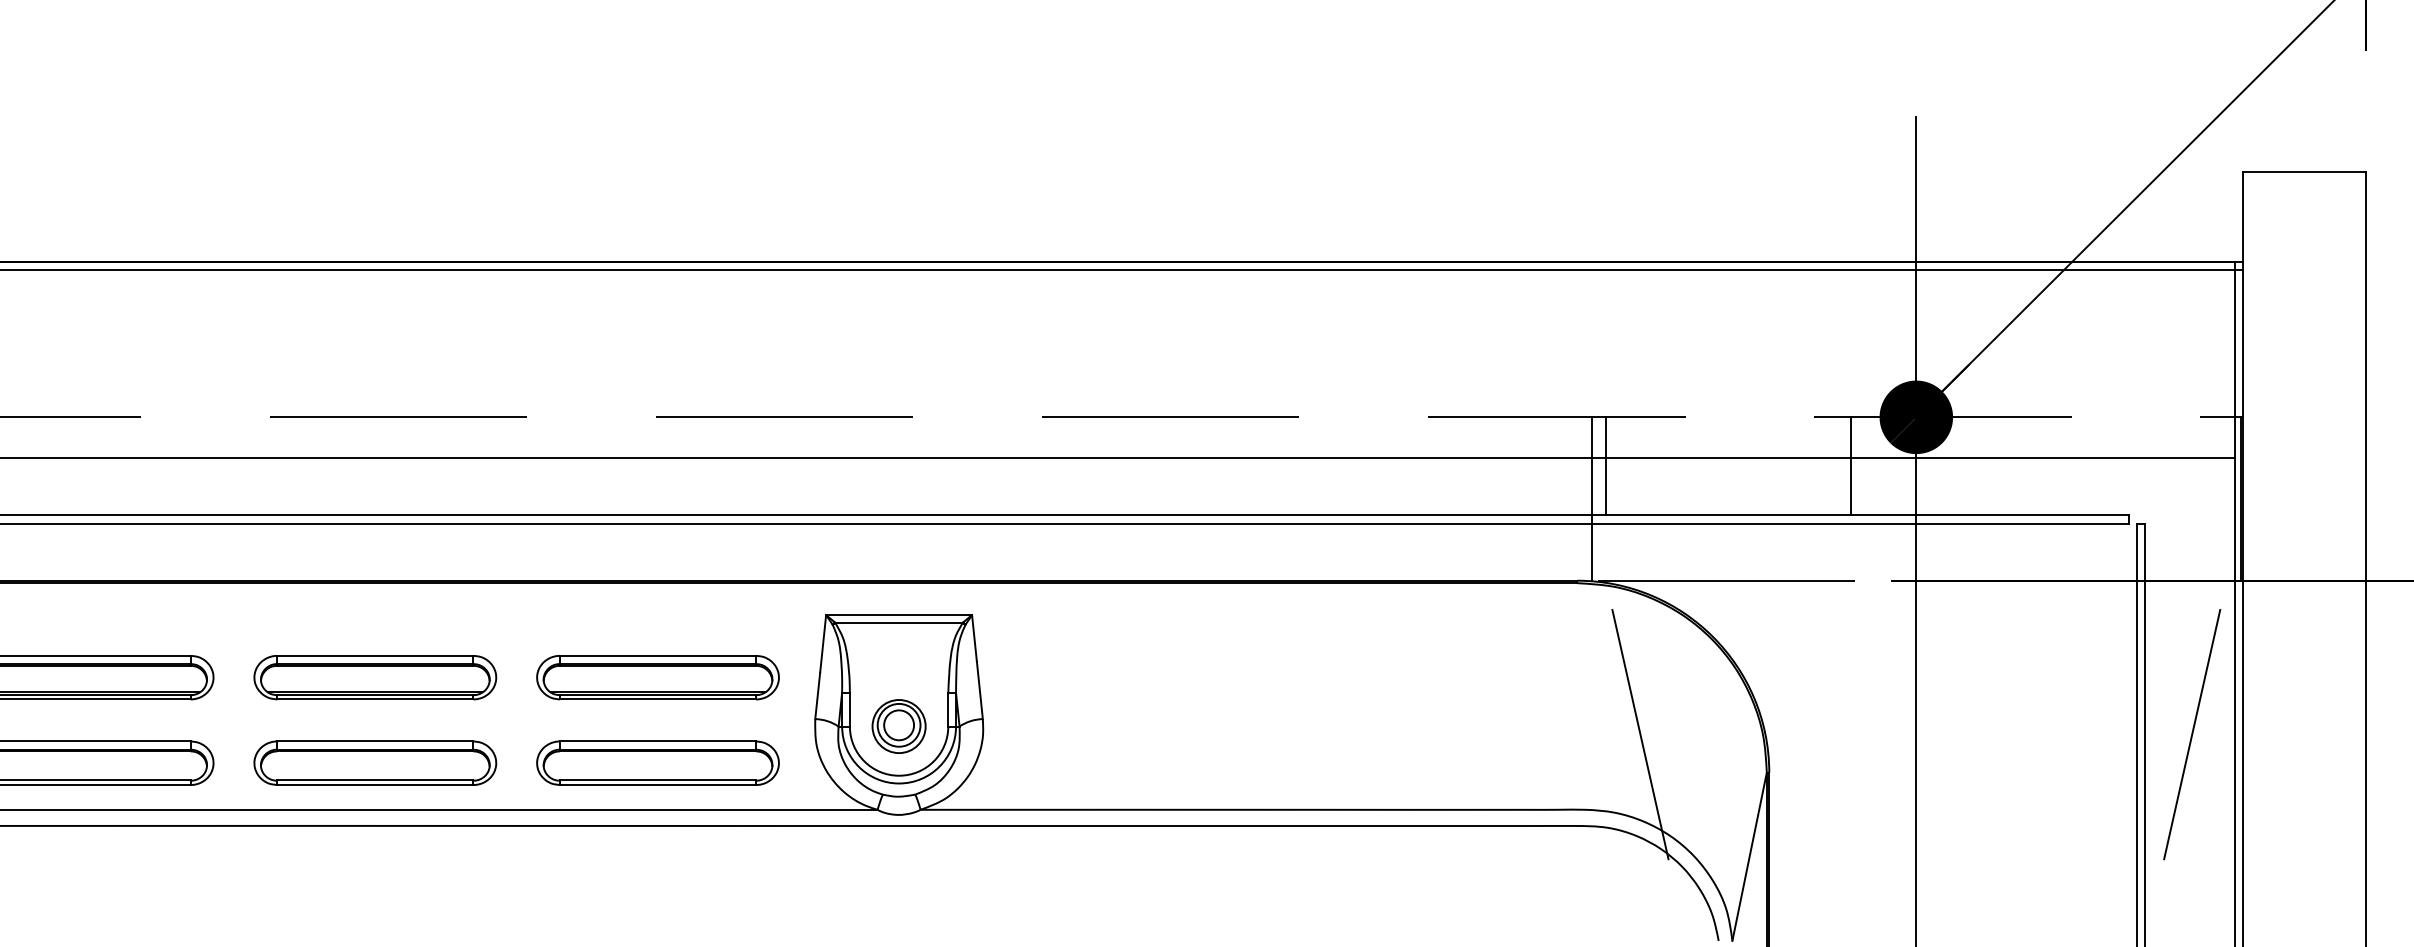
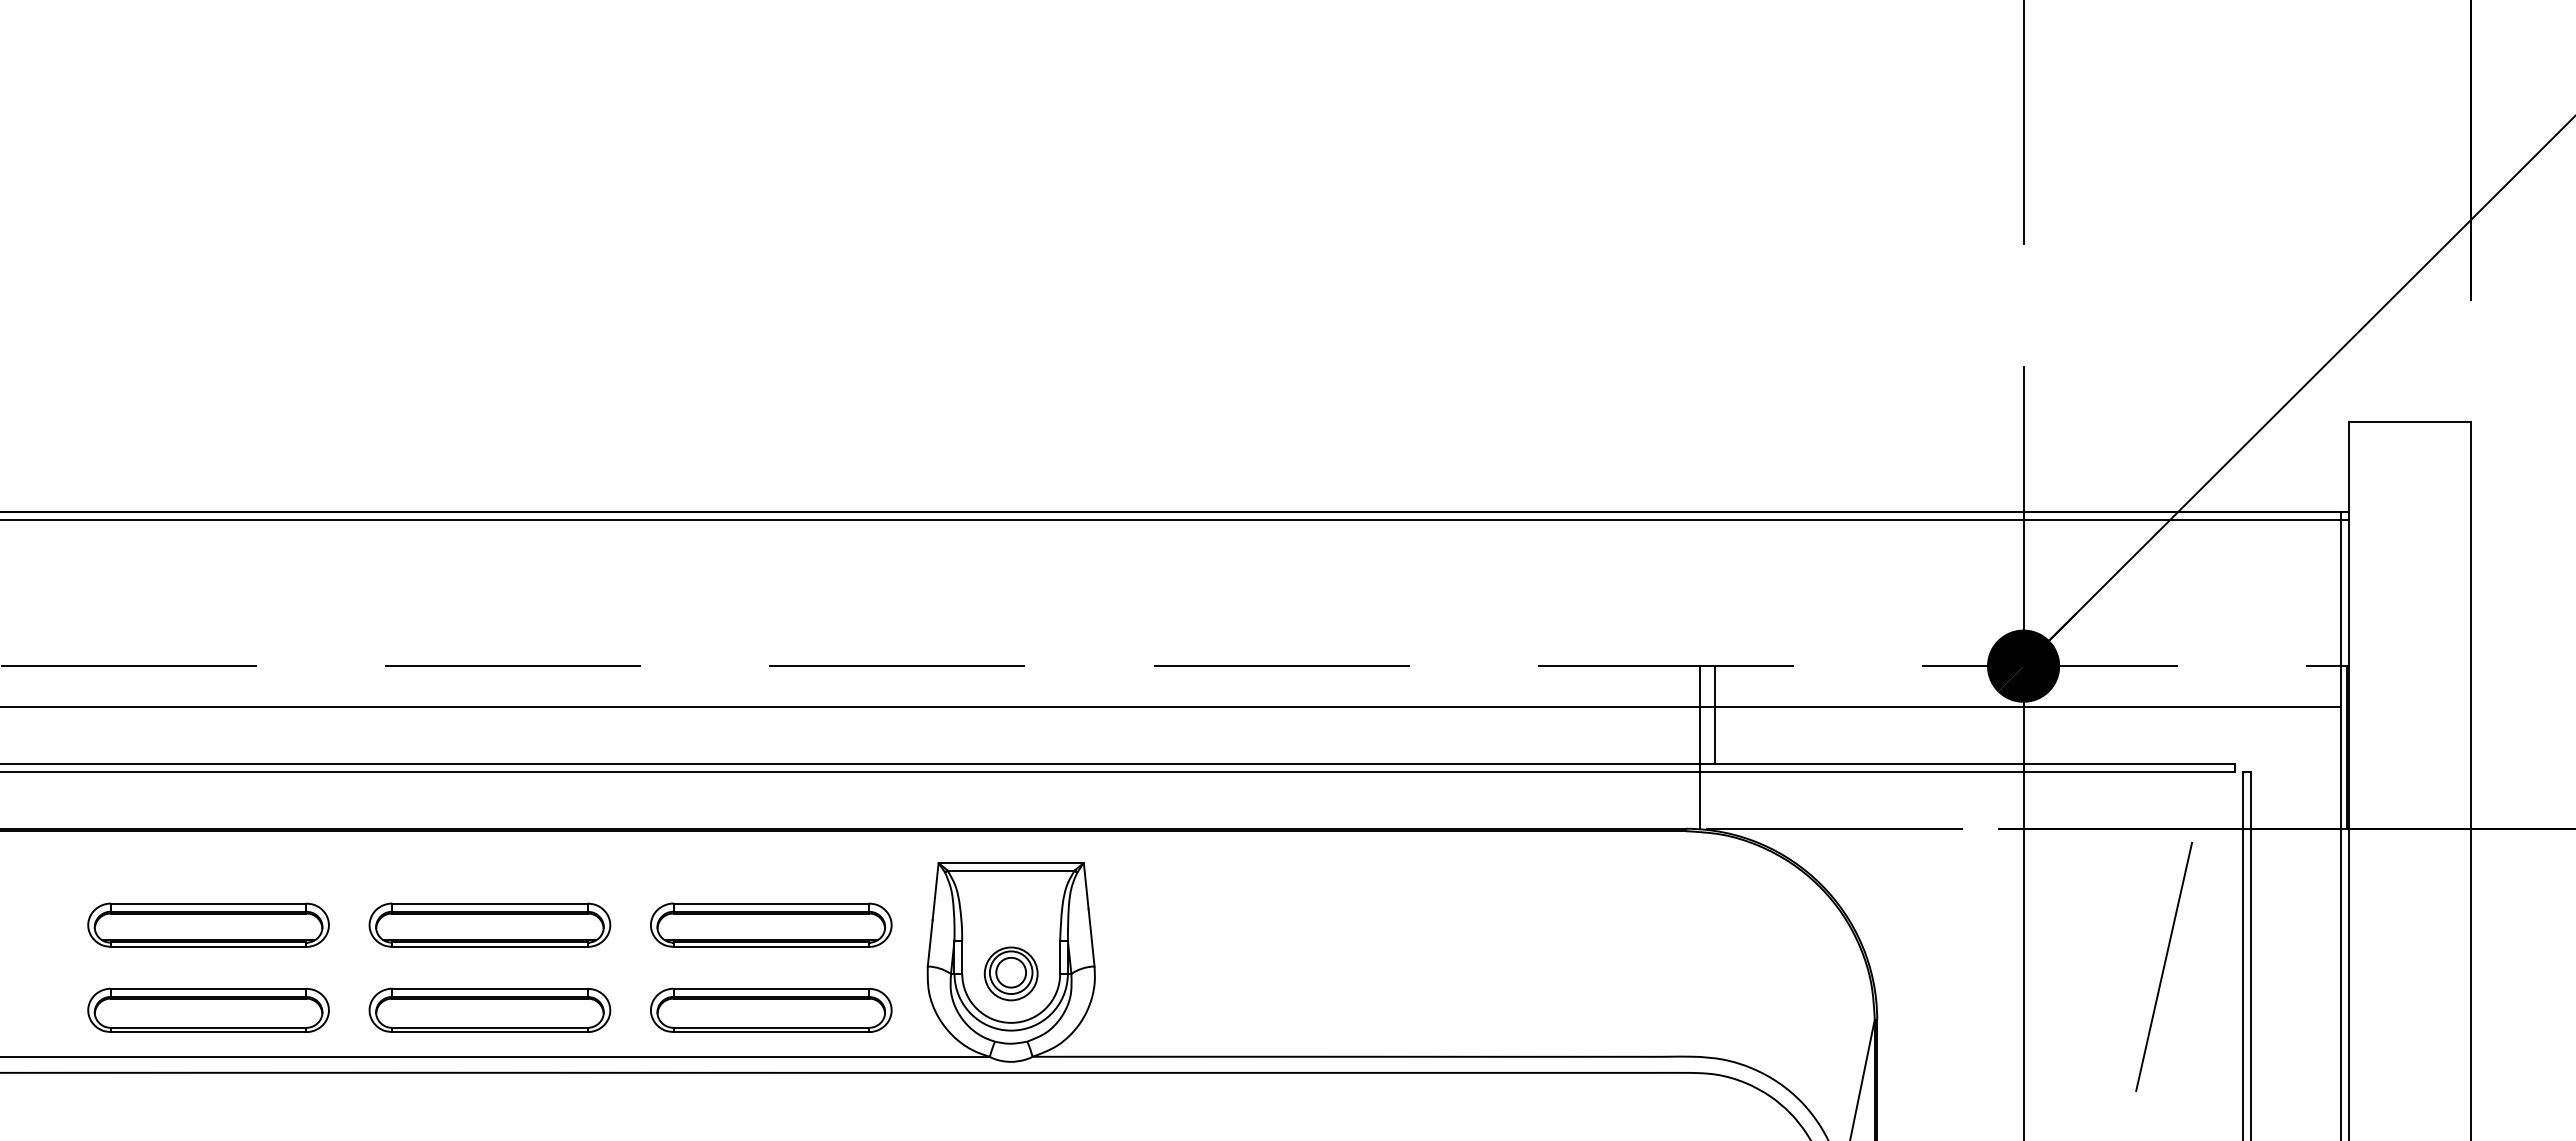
line: (1850, 465) -> (1958, 714), removed
line: (1636, 720) -> (1745, 967), removed
line: (2191, 734) -> (2163, 966), moved

